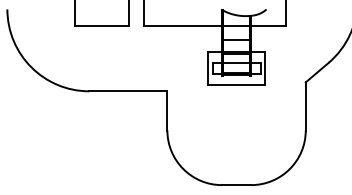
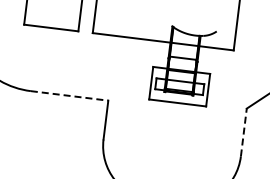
line: (128, 91) -> (69, 96), solid -> dashed
line: (305, 105) -> (243, 131), solid -> dashed

